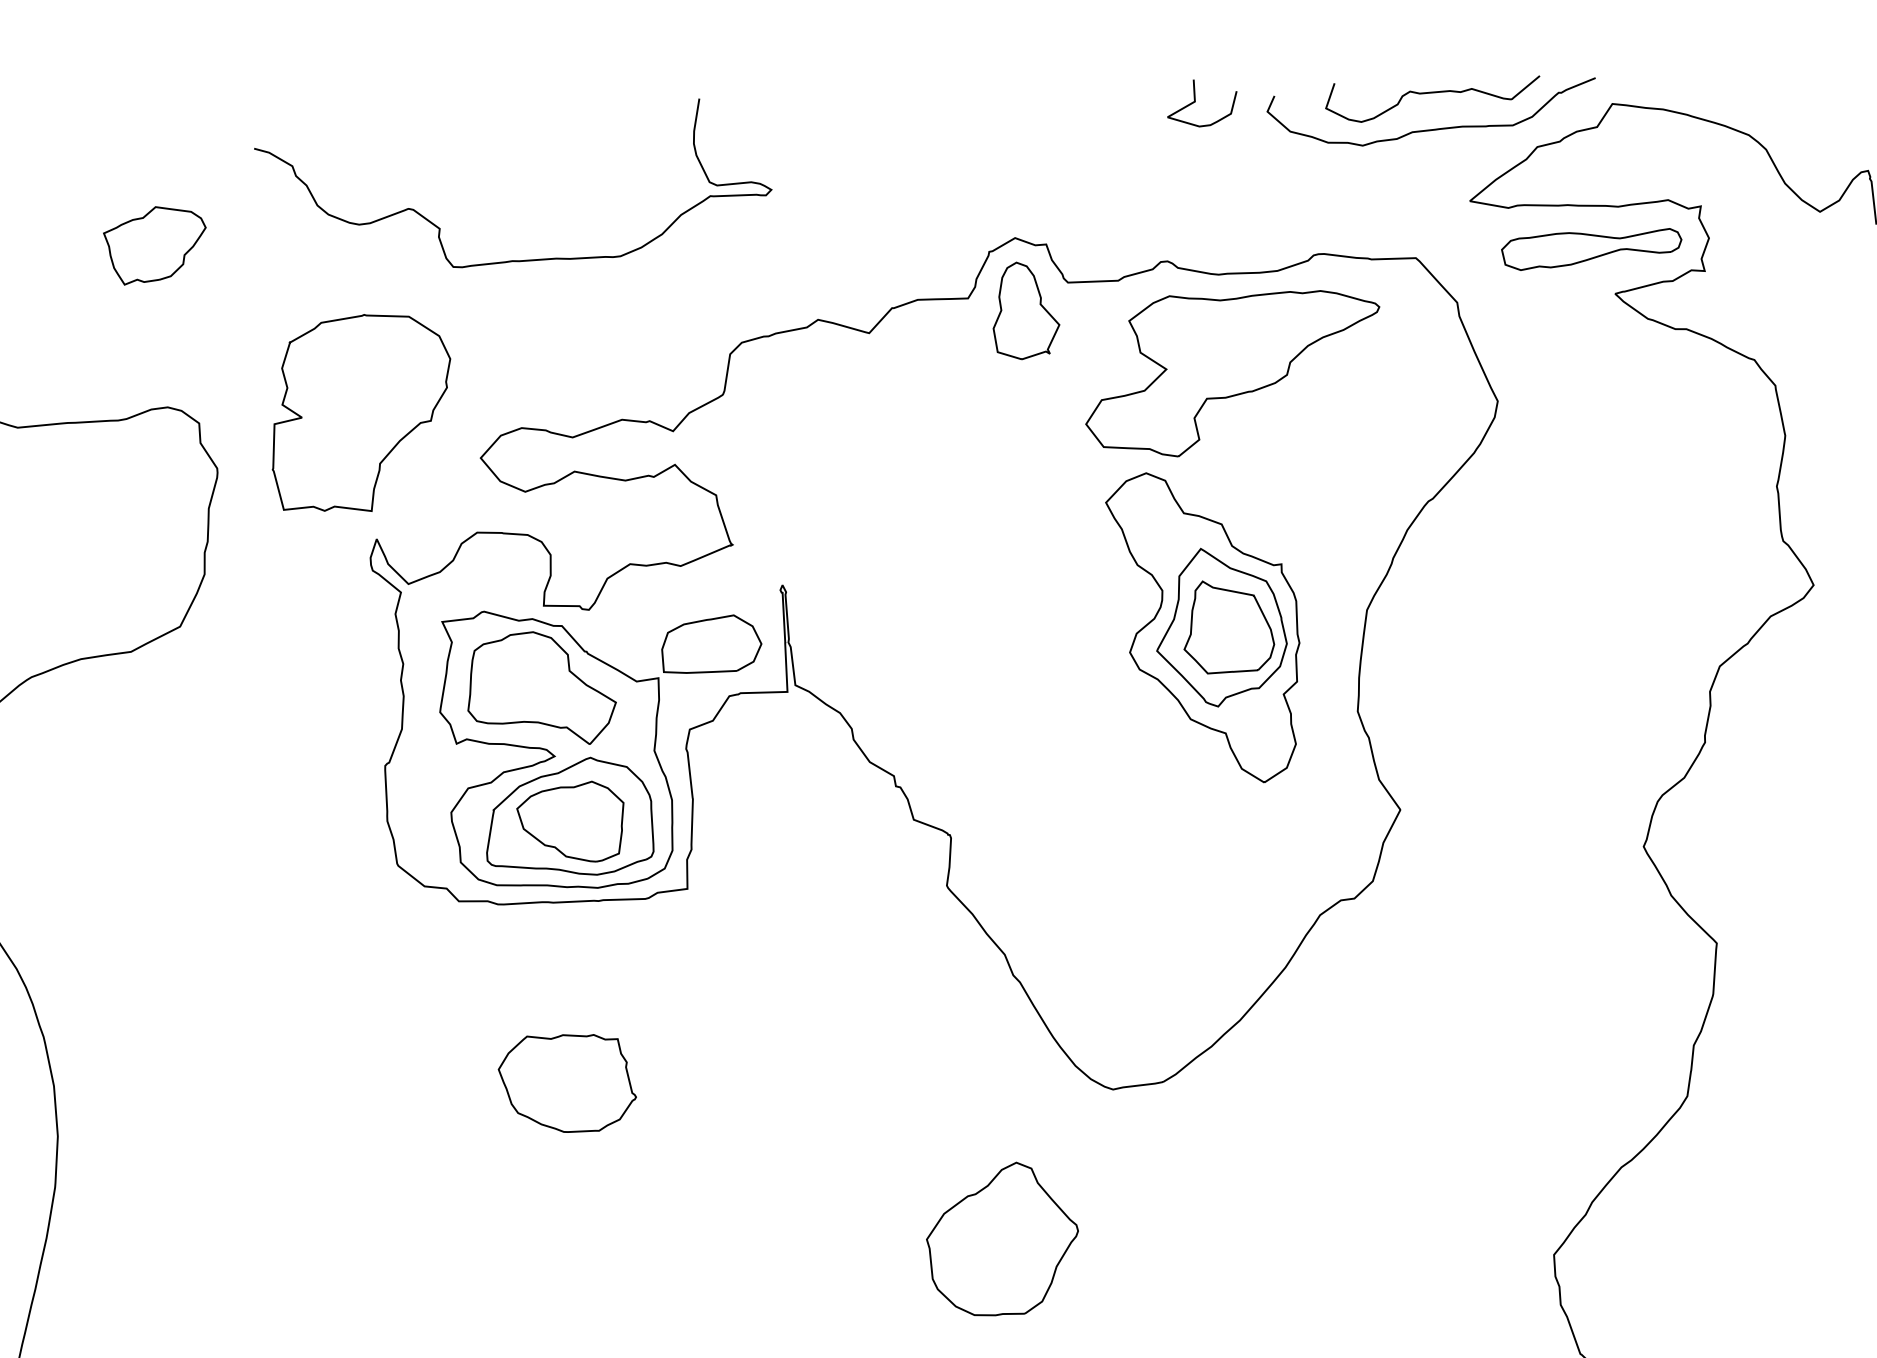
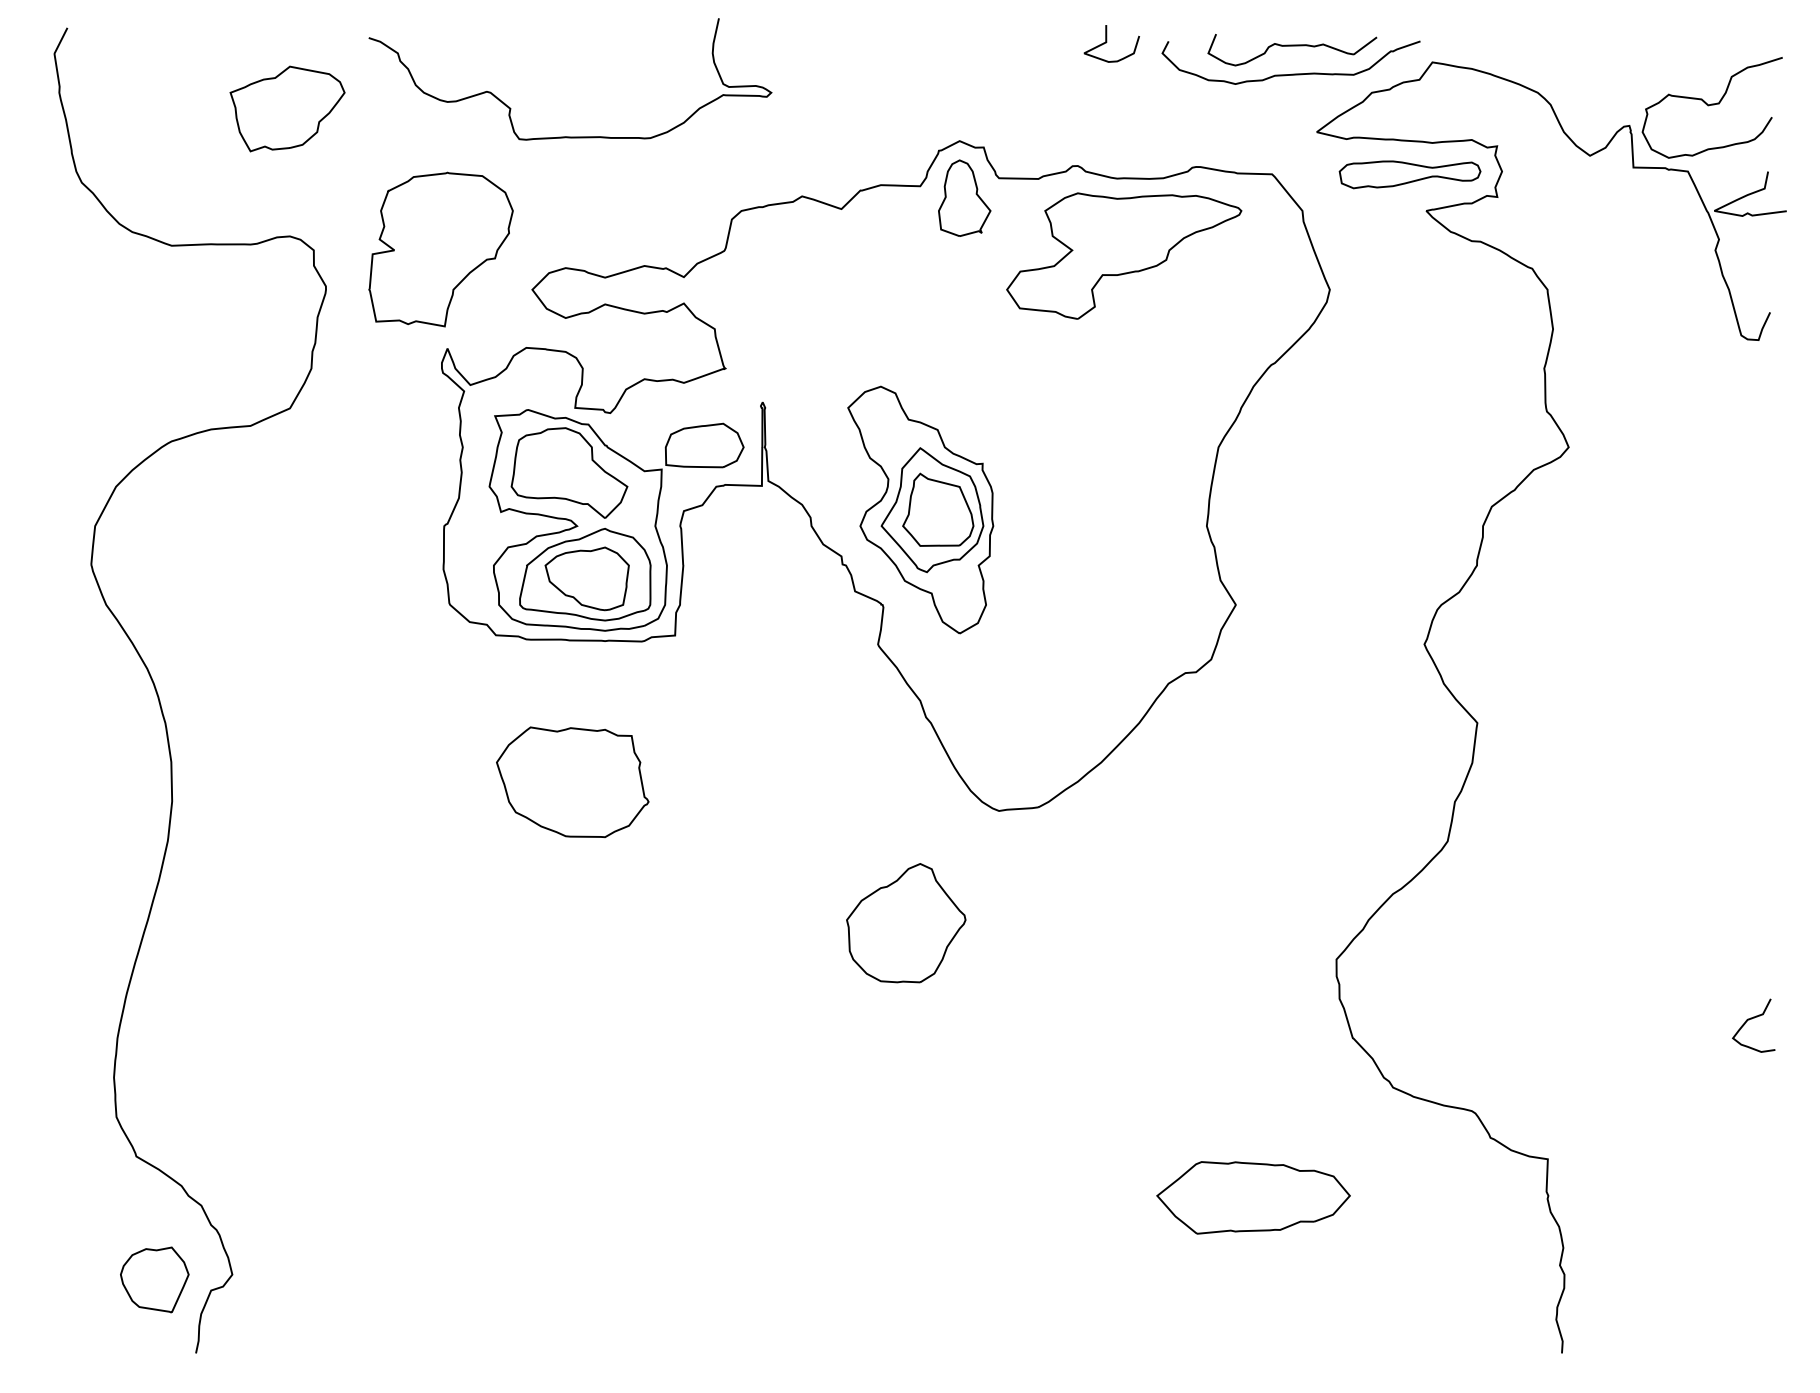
part: (155, 244) -> (287, 108), size x1.43
part: (1205, 627) -> (920, 509), moved
part: (567, 1083) -> (572, 782), size x1.43

